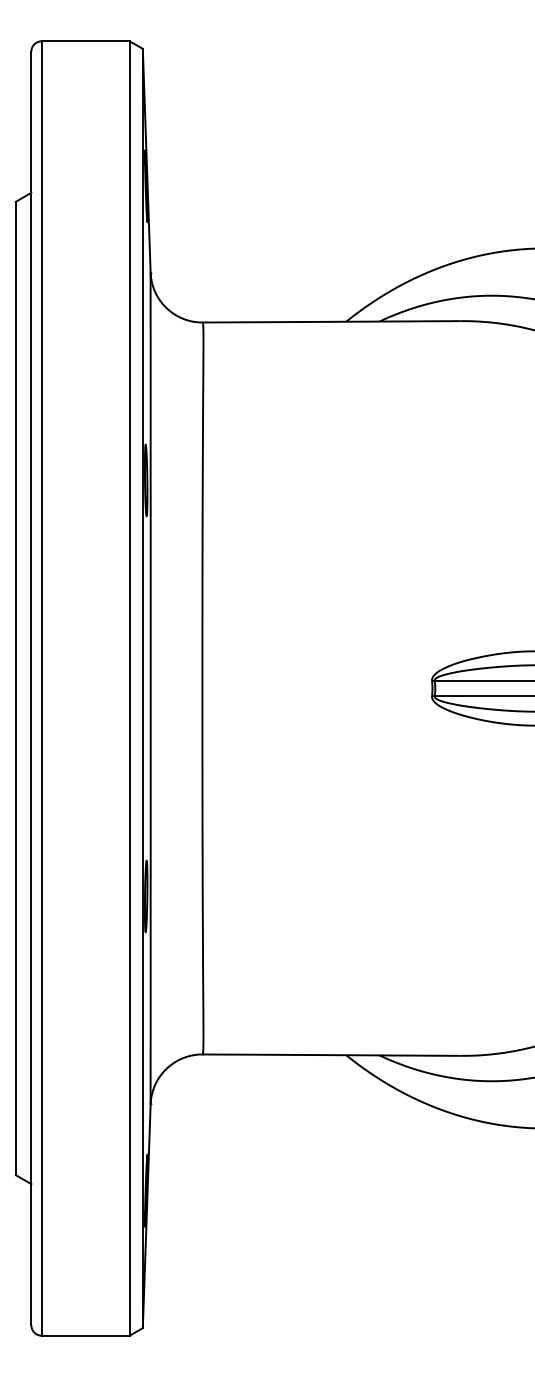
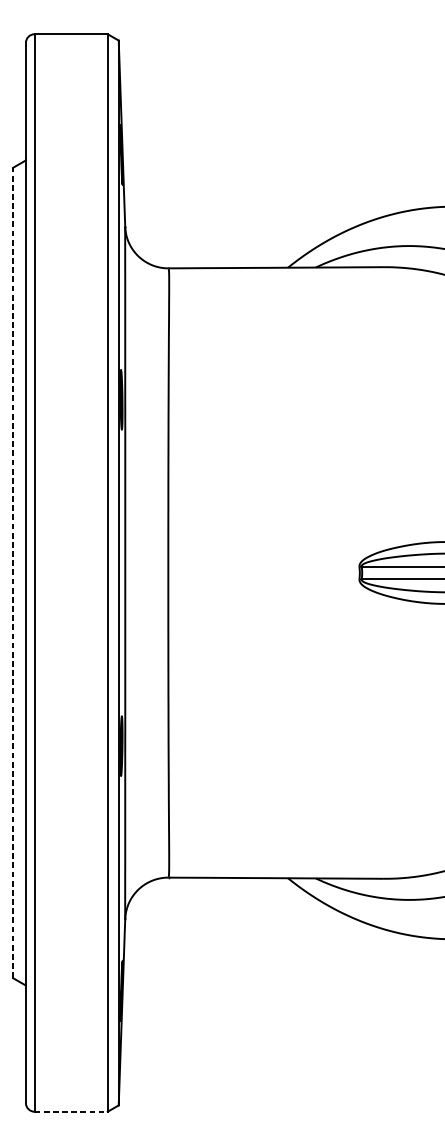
line: (15, 688) -> (12, 573), solid -> dashed
line: (86, 1335) -> (71, 1111), solid -> dashed

